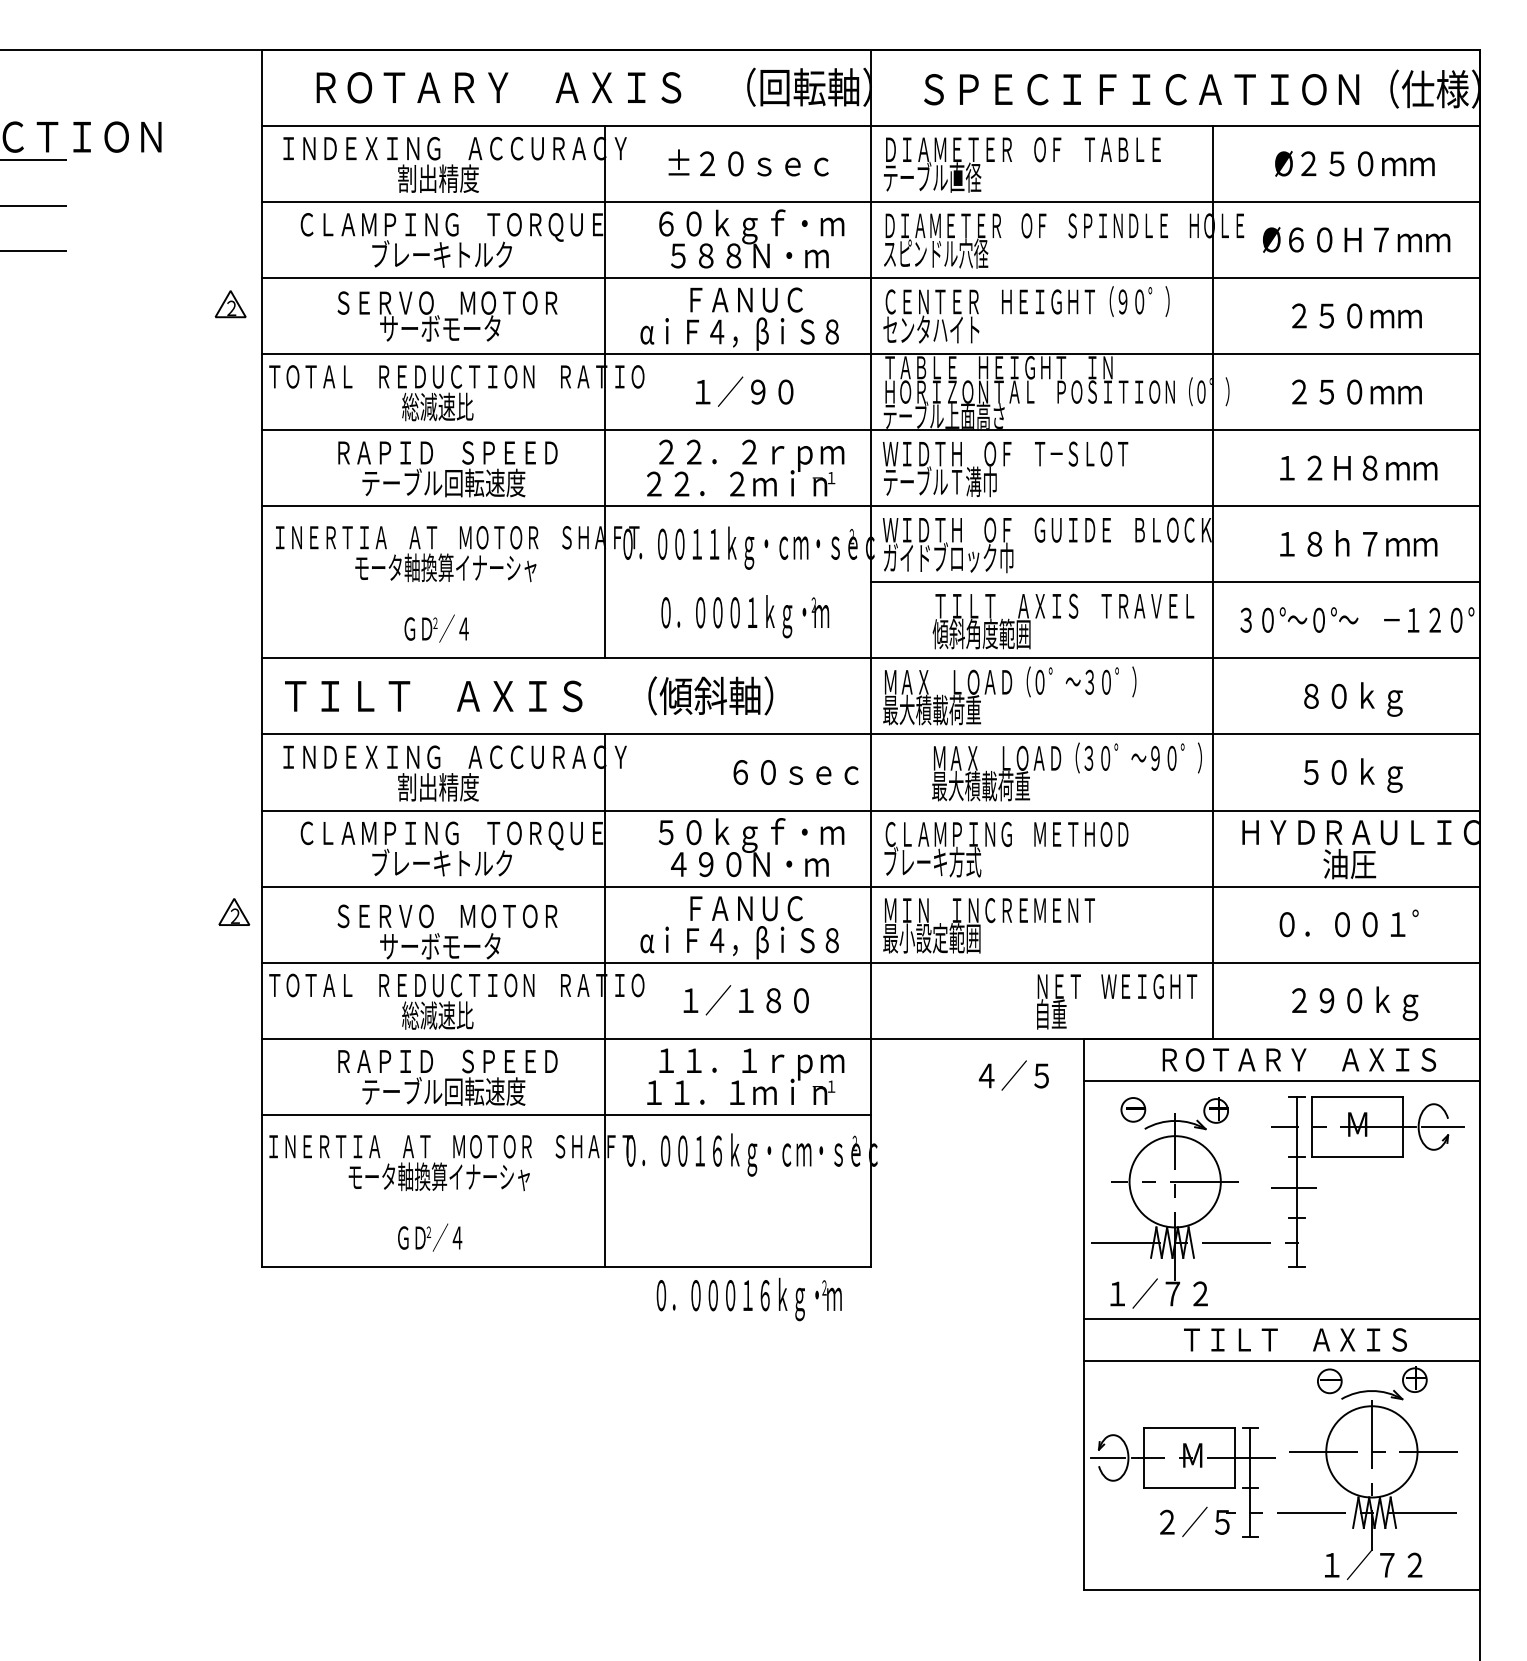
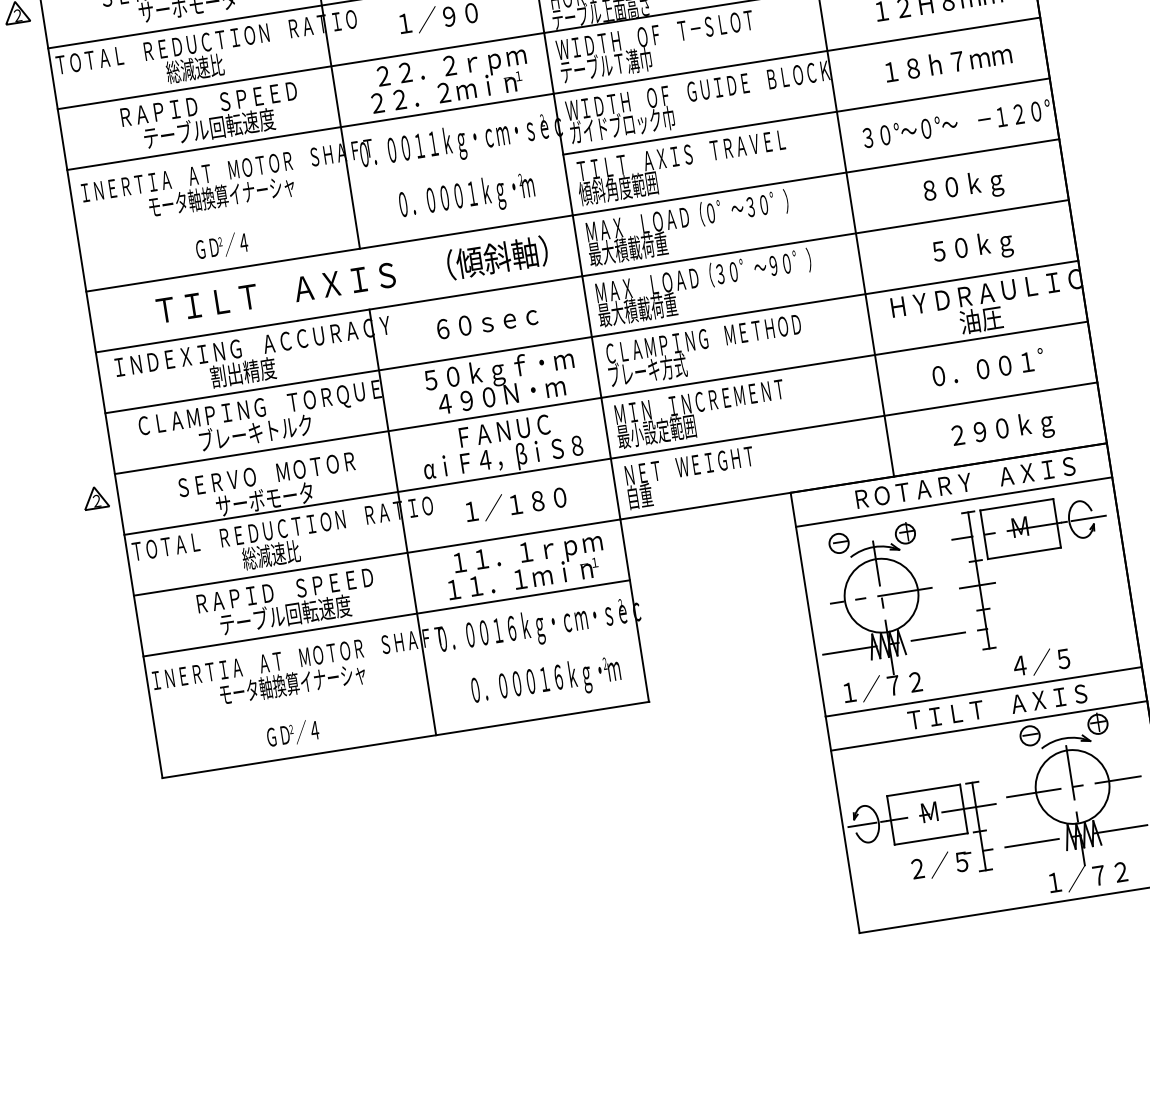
text: (1063, 621) -> (682, 168), moved
text: (529, 695) -> (352, 280), moved
text: (1066, 771) -> (704, 287), moved
text: (795, 772) -> (486, 322), moved
text: (1117, 1001) -> (691, 477), moved
text: (1013, 1075) -> (1041, 662), moved
text: (748, 1299) -> (545, 682), moved

